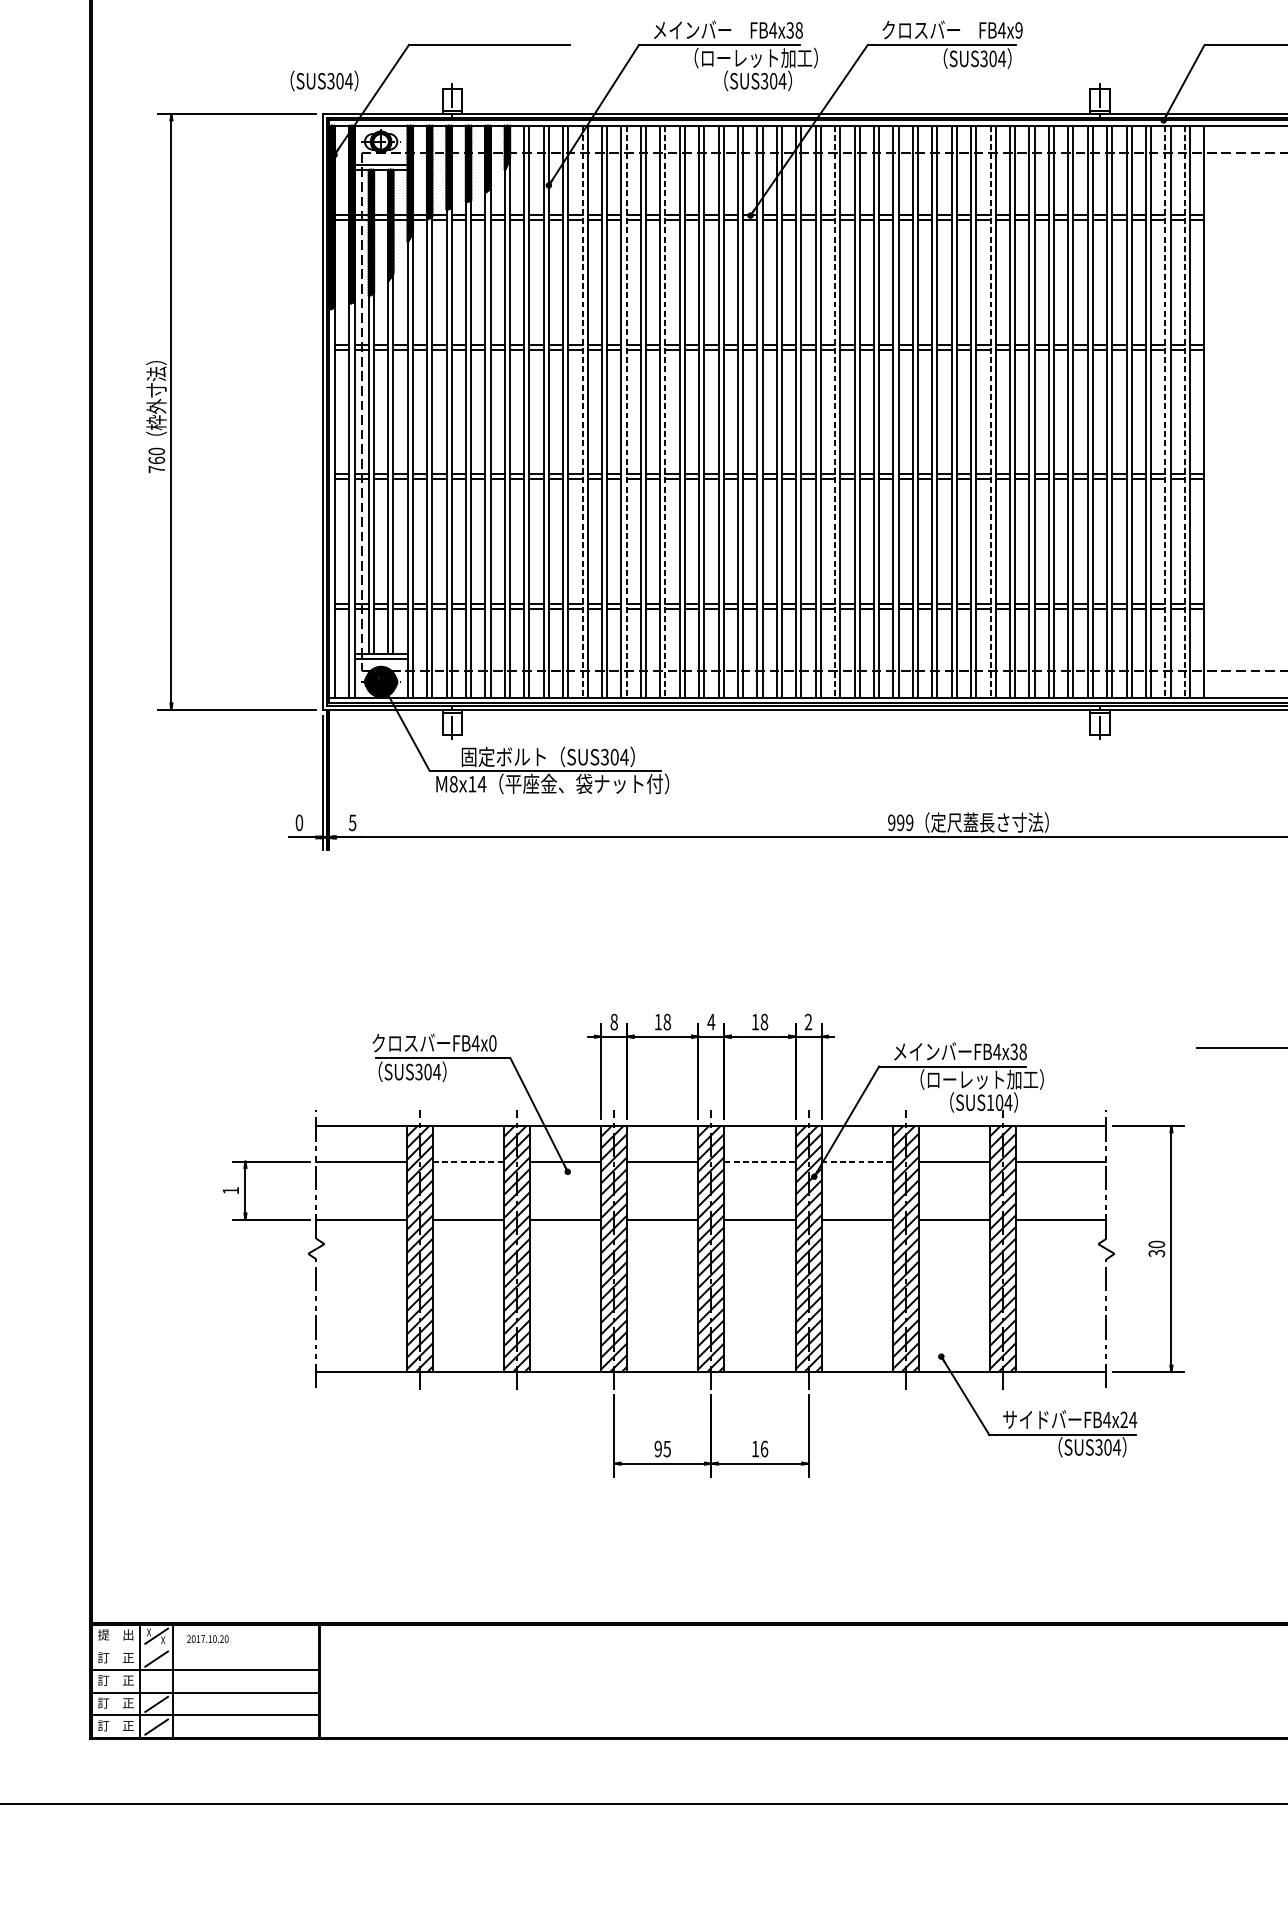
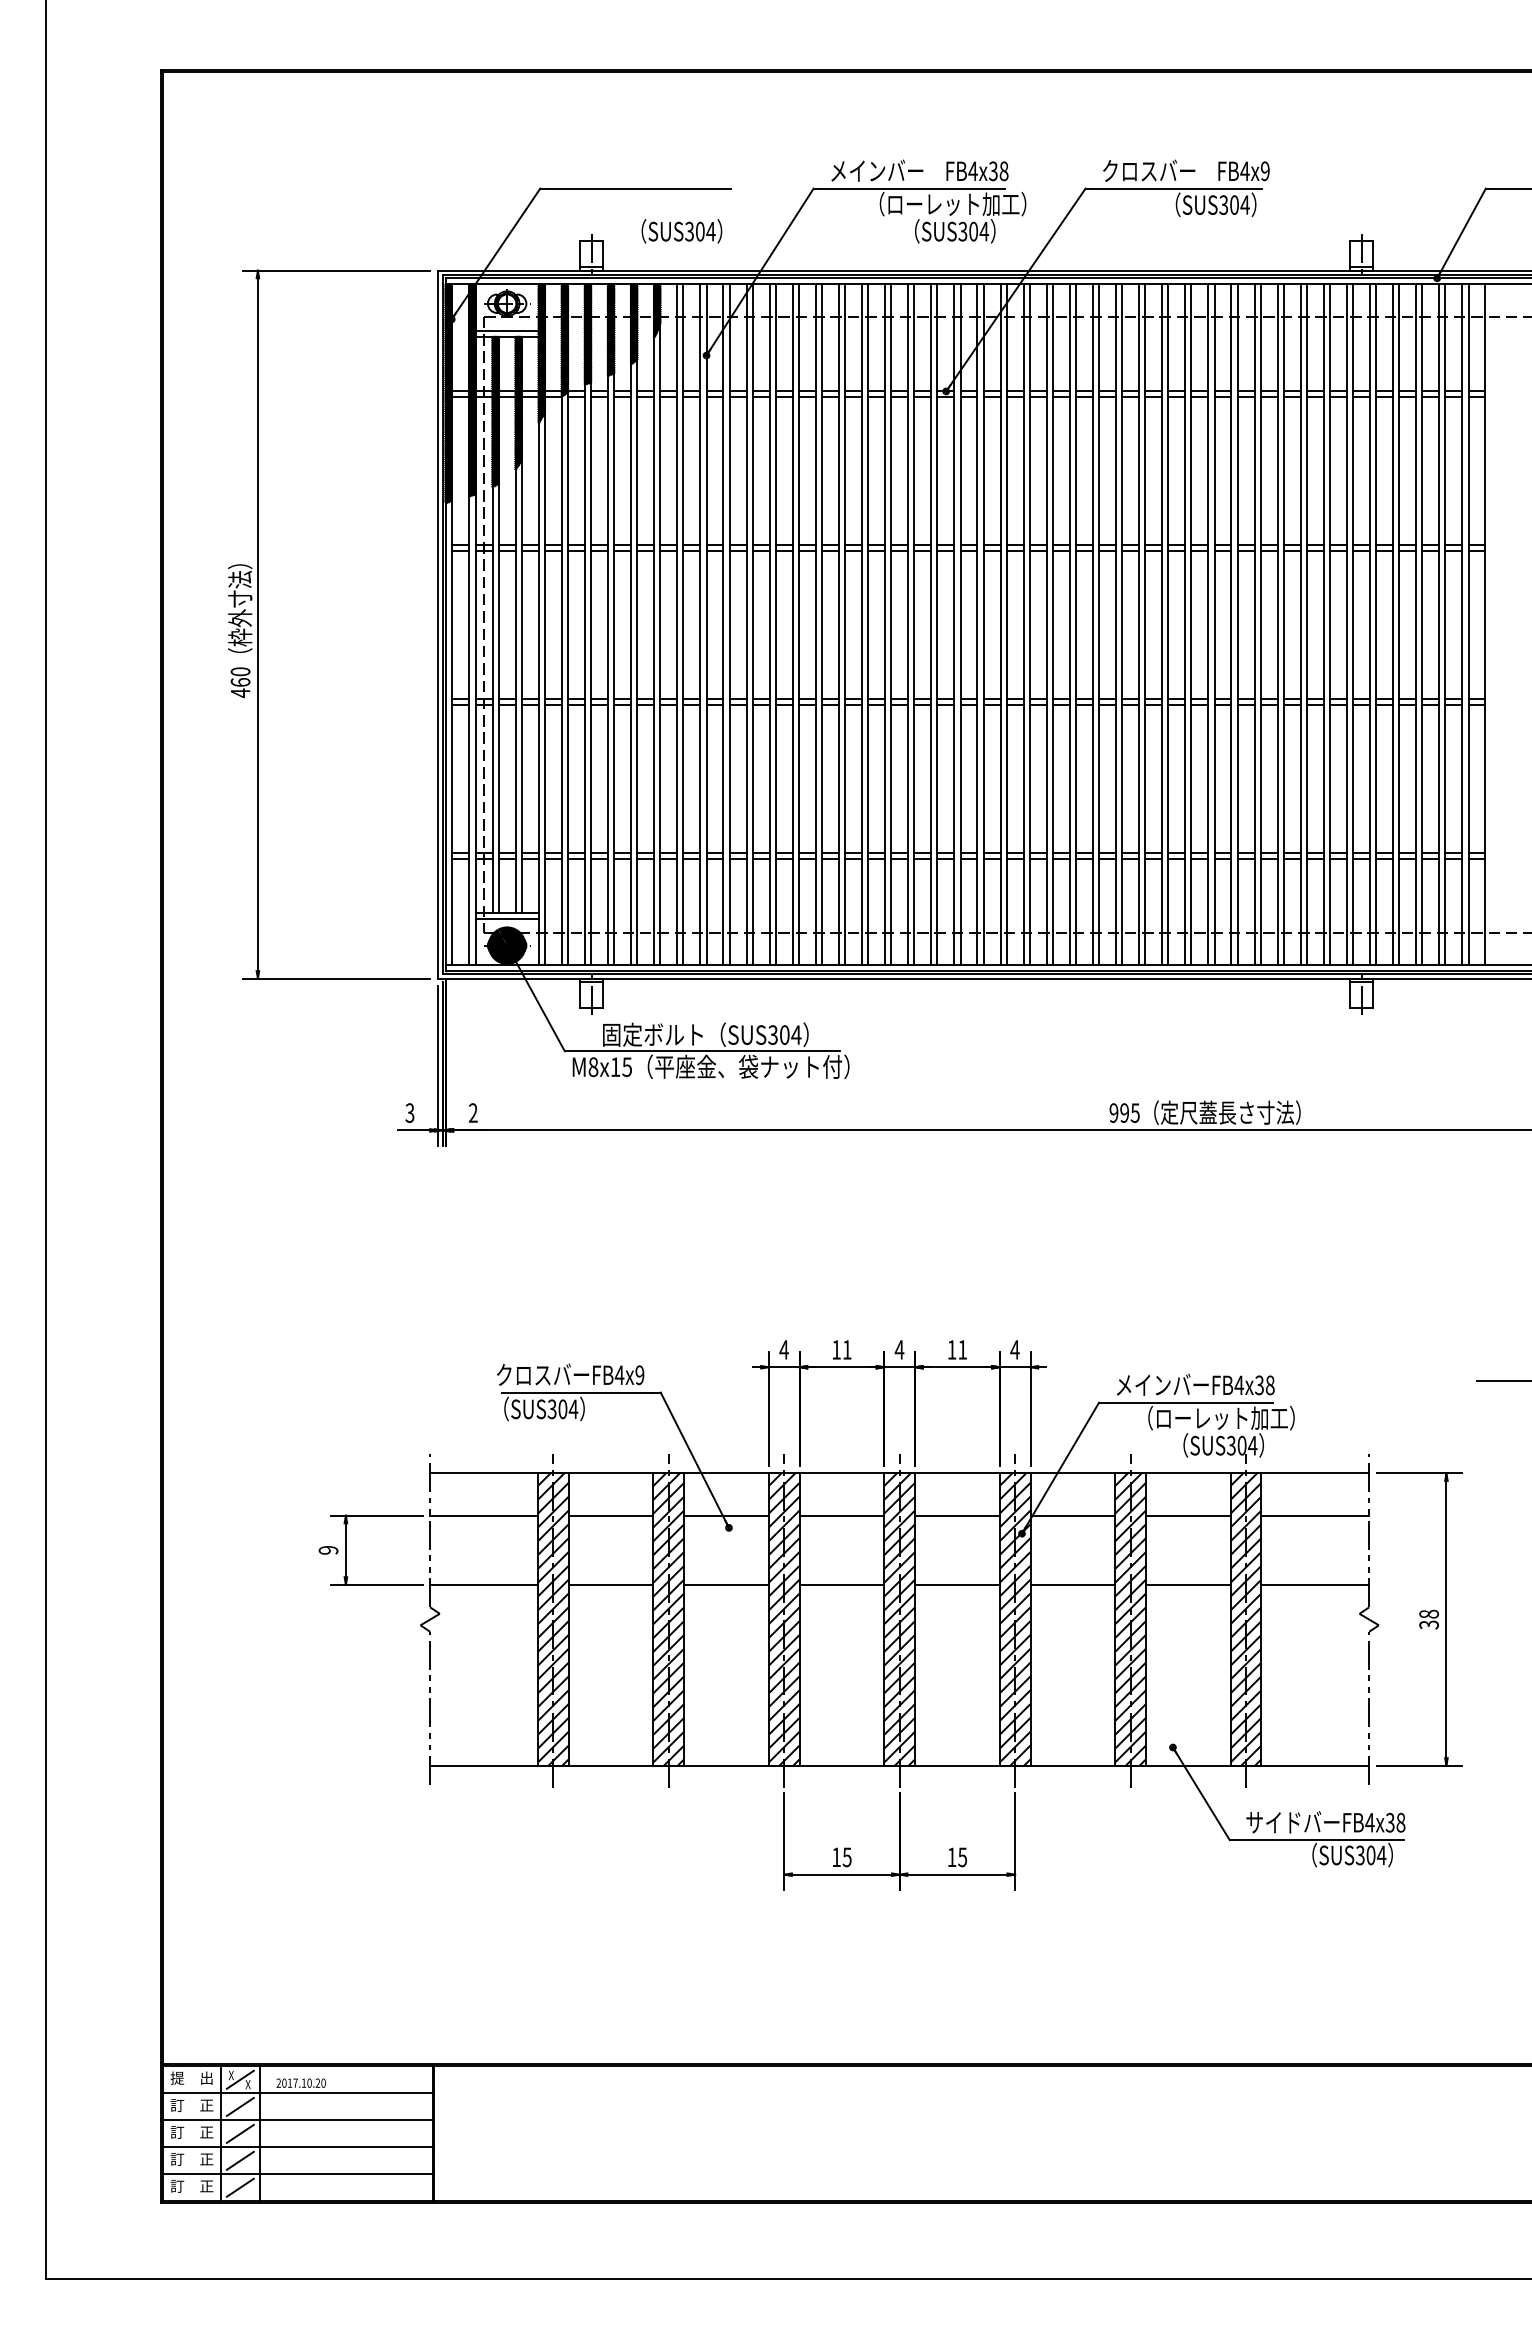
text: (324, 81) -> (681, 231), moved
line: (582, 412) -> (746, 625), dashed -> solid
line: (626, 412) -> (798, 625), dashed -> solid
line: (665, 412) -> (845, 625), dashed -> solid
line: (834, 412) -> (1046, 625), dashed -> solid
line: (990, 412) -> (1231, 625), dashed -> solid
line: (1165, 412) -> (1439, 625), dashed -> solid
line: (1184, 412) -> (1462, 625), dashed -> solid
text: (156, 469) -> (240, 693), 760 -> 460
text: (482, 784) -> (627, 1067), M8x14 -> M8x15
text: (298, 822) -> (409, 1112), 0 -> 3
text: (351, 822) -> (472, 1112), 5 -> 2
text: (908, 822) -> (1134, 1112), 999 -> 995
text: (613, 1021) -> (783, 1349), 8 -> 4
text: (666, 1021) -> (846, 1349), 18 -> 11
text: (764, 1021) -> (962, 1349), 18 -> 11
text: (808, 1021) -> (1014, 1349), 2 -> 4
text: (492, 1043) -> (639, 1375), FB4x0 -> FB4x9
text: (990, 1102) -> (1231, 1445), SUS104 -> SUS304
line: (468, 1161) -> (611, 1515), dashed -> solid
line: (760, 1161) -> (957, 1515), dashed -> solid
line: (857, 1161) -> (1073, 1515), dashed -> solid
text: (230, 1190) -> (328, 1550), 1 -> 9
text: (1156, 1243) -> (1428, 1613), 30 -> 38
text: (1128, 1419) -> (1395, 1822), FB4x24 -> FB4x38
text: (658, 1449) -> (836, 1857), 95 -> 15
text: (764, 1449) -> (962, 1857), 16 -> 15
line: (204, 1646) -> (297, 2092), added
line: (155, 1681) -> (239, 2133), added

